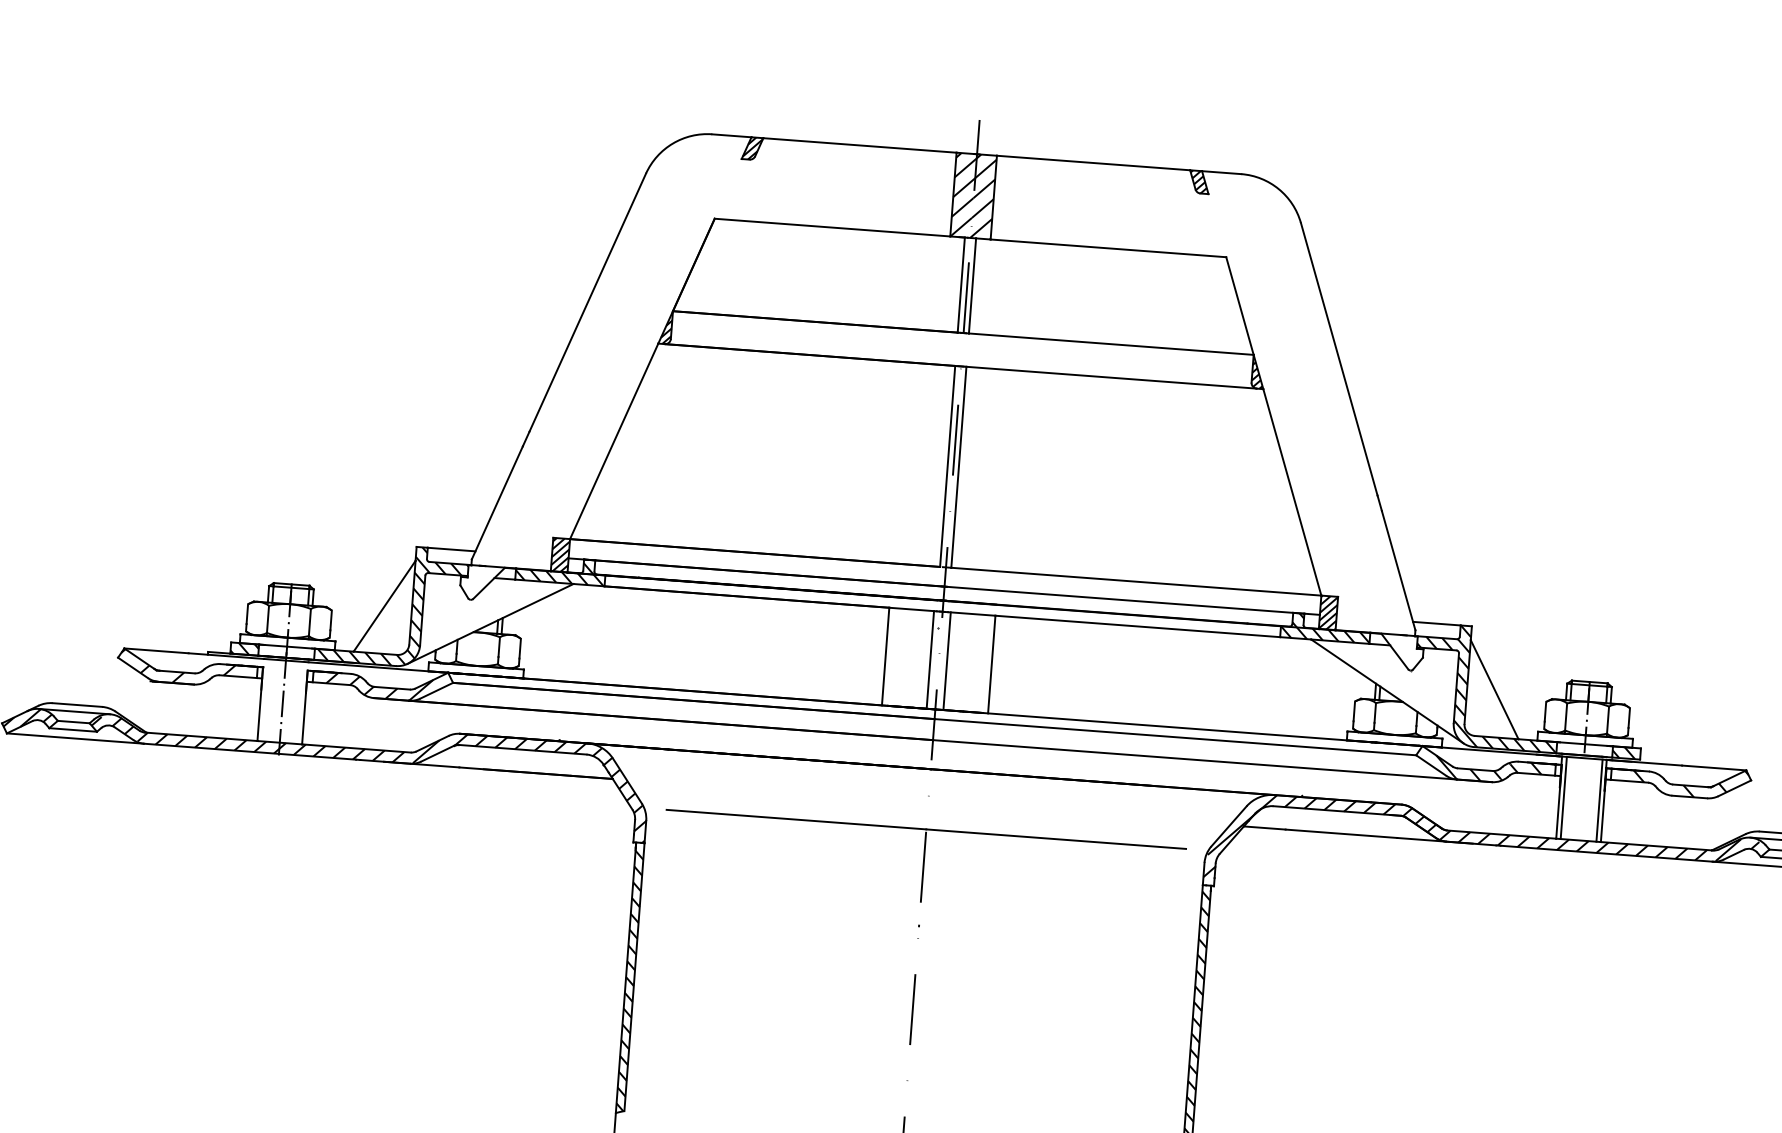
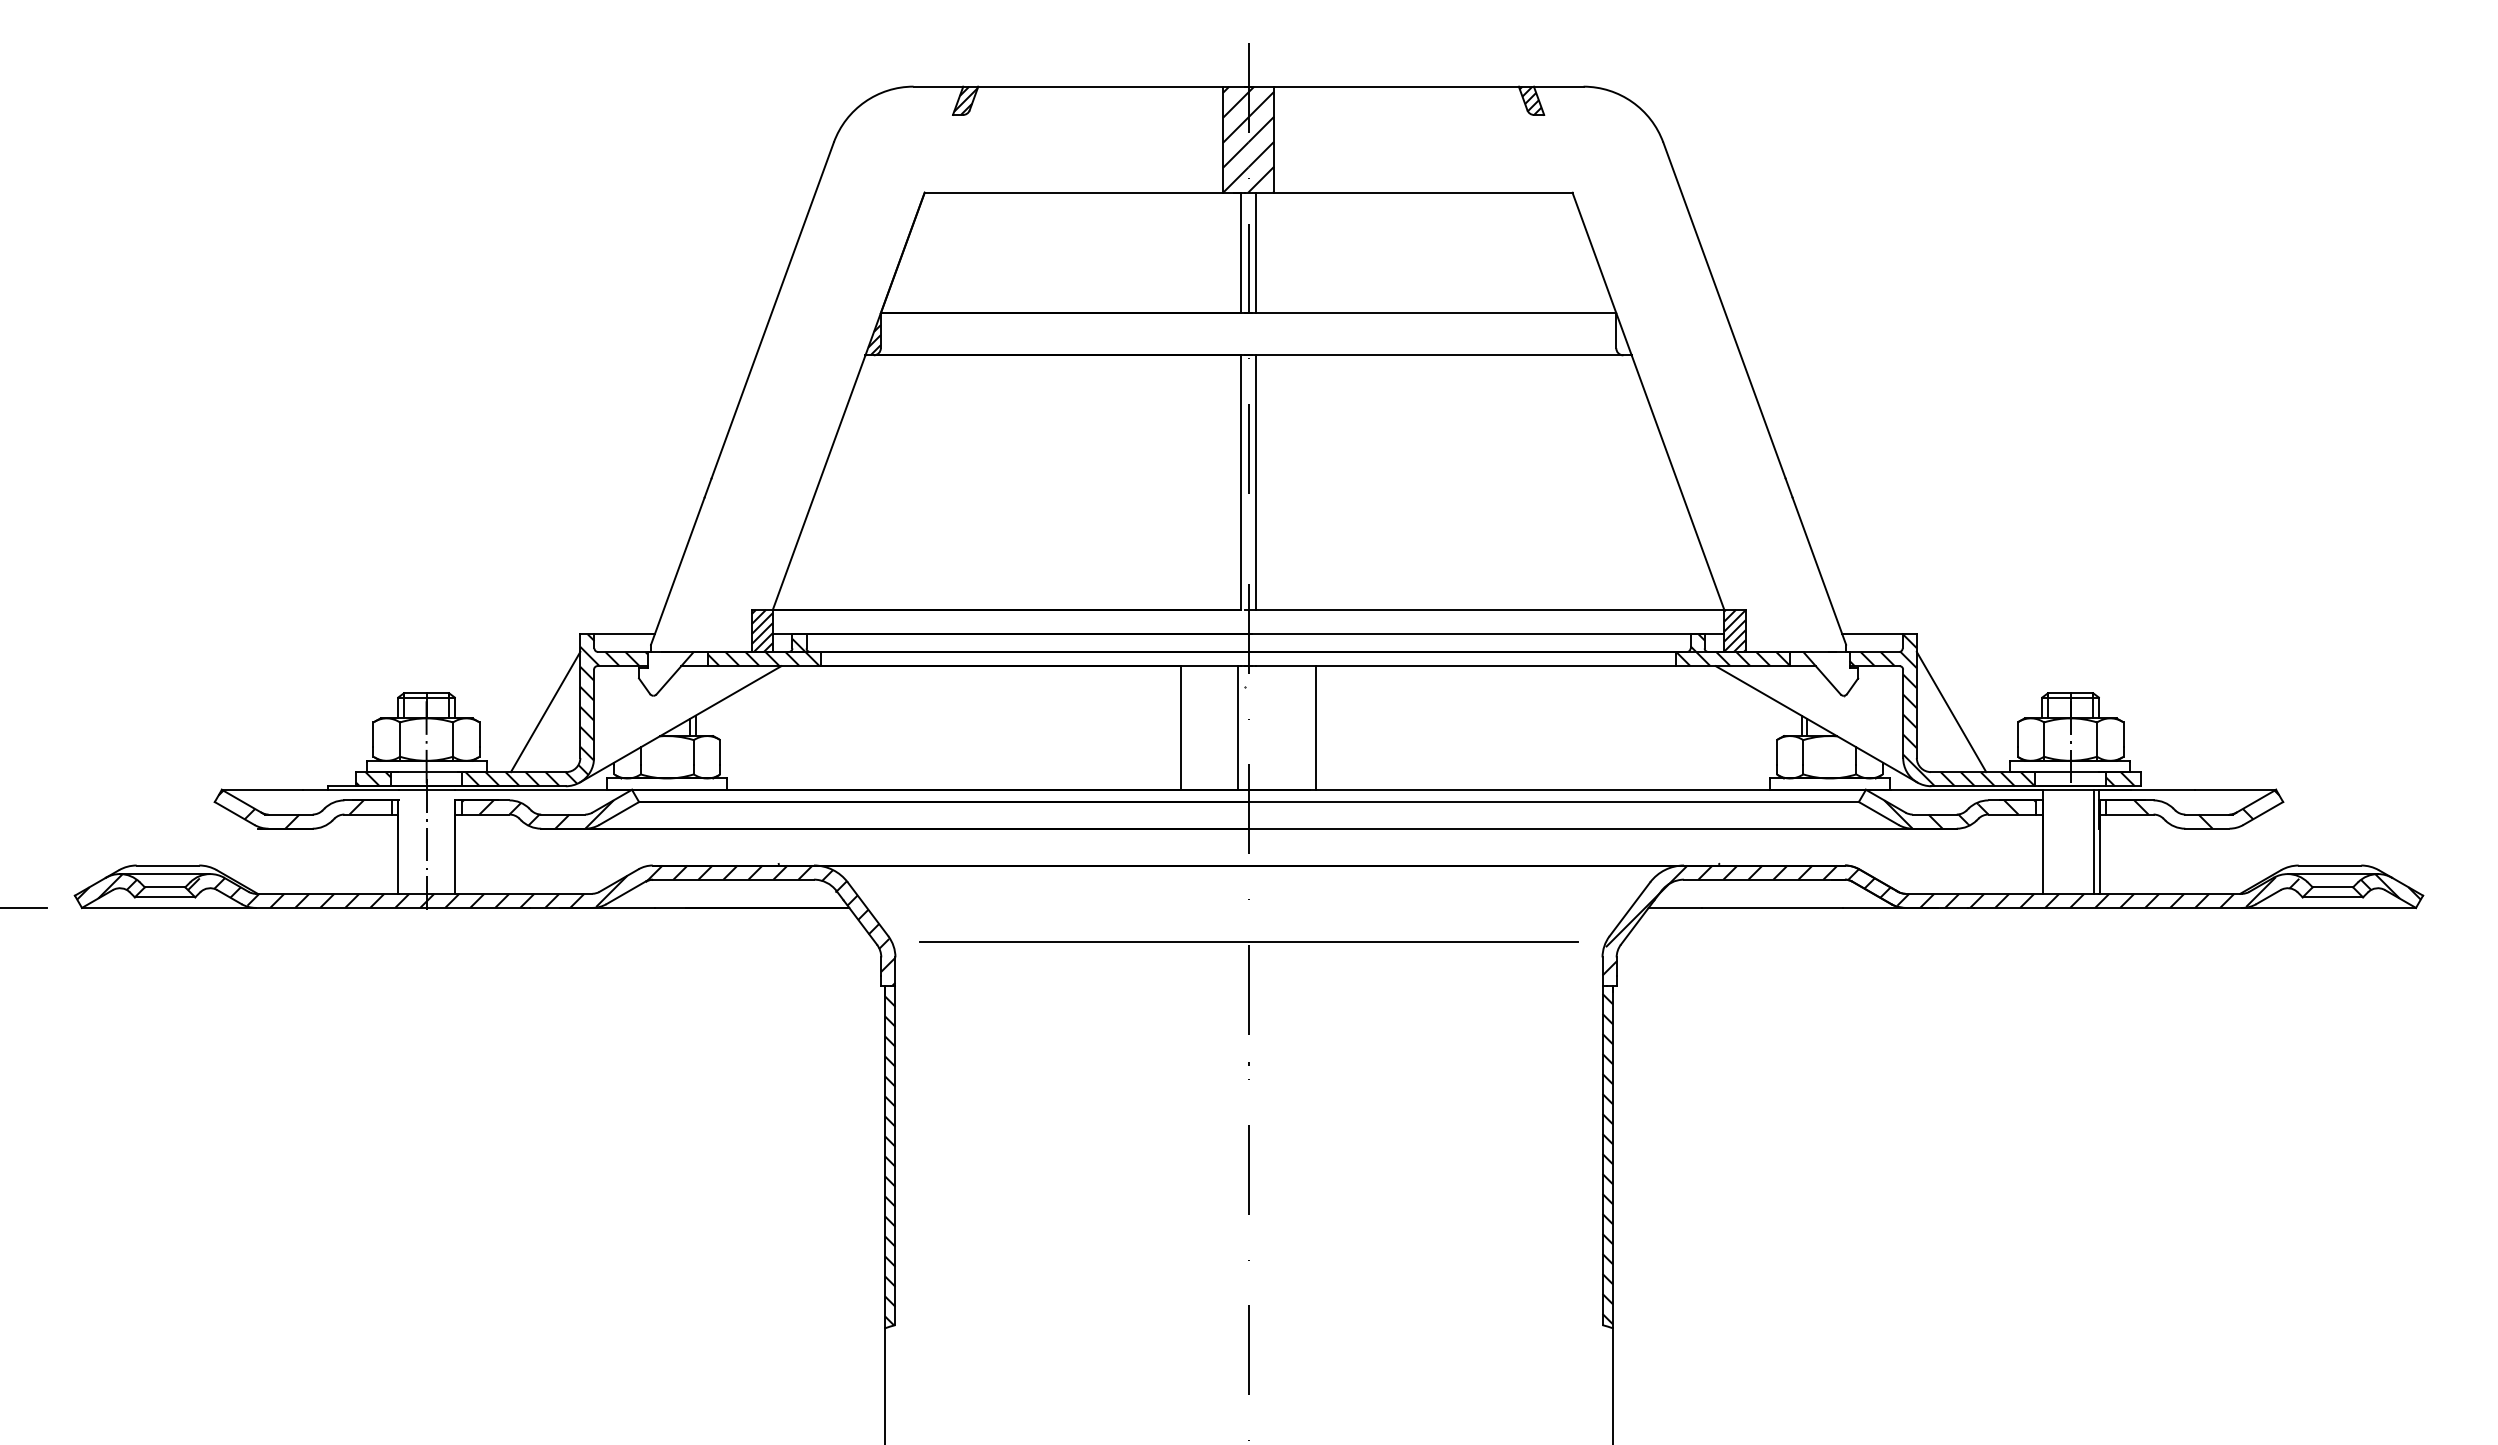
hatch: (1258, 372) -> (1623, 335), removed
line: (947, 660) -> (1259, 727), removed
line: (1563, 797) -> (2048, 841), removed

